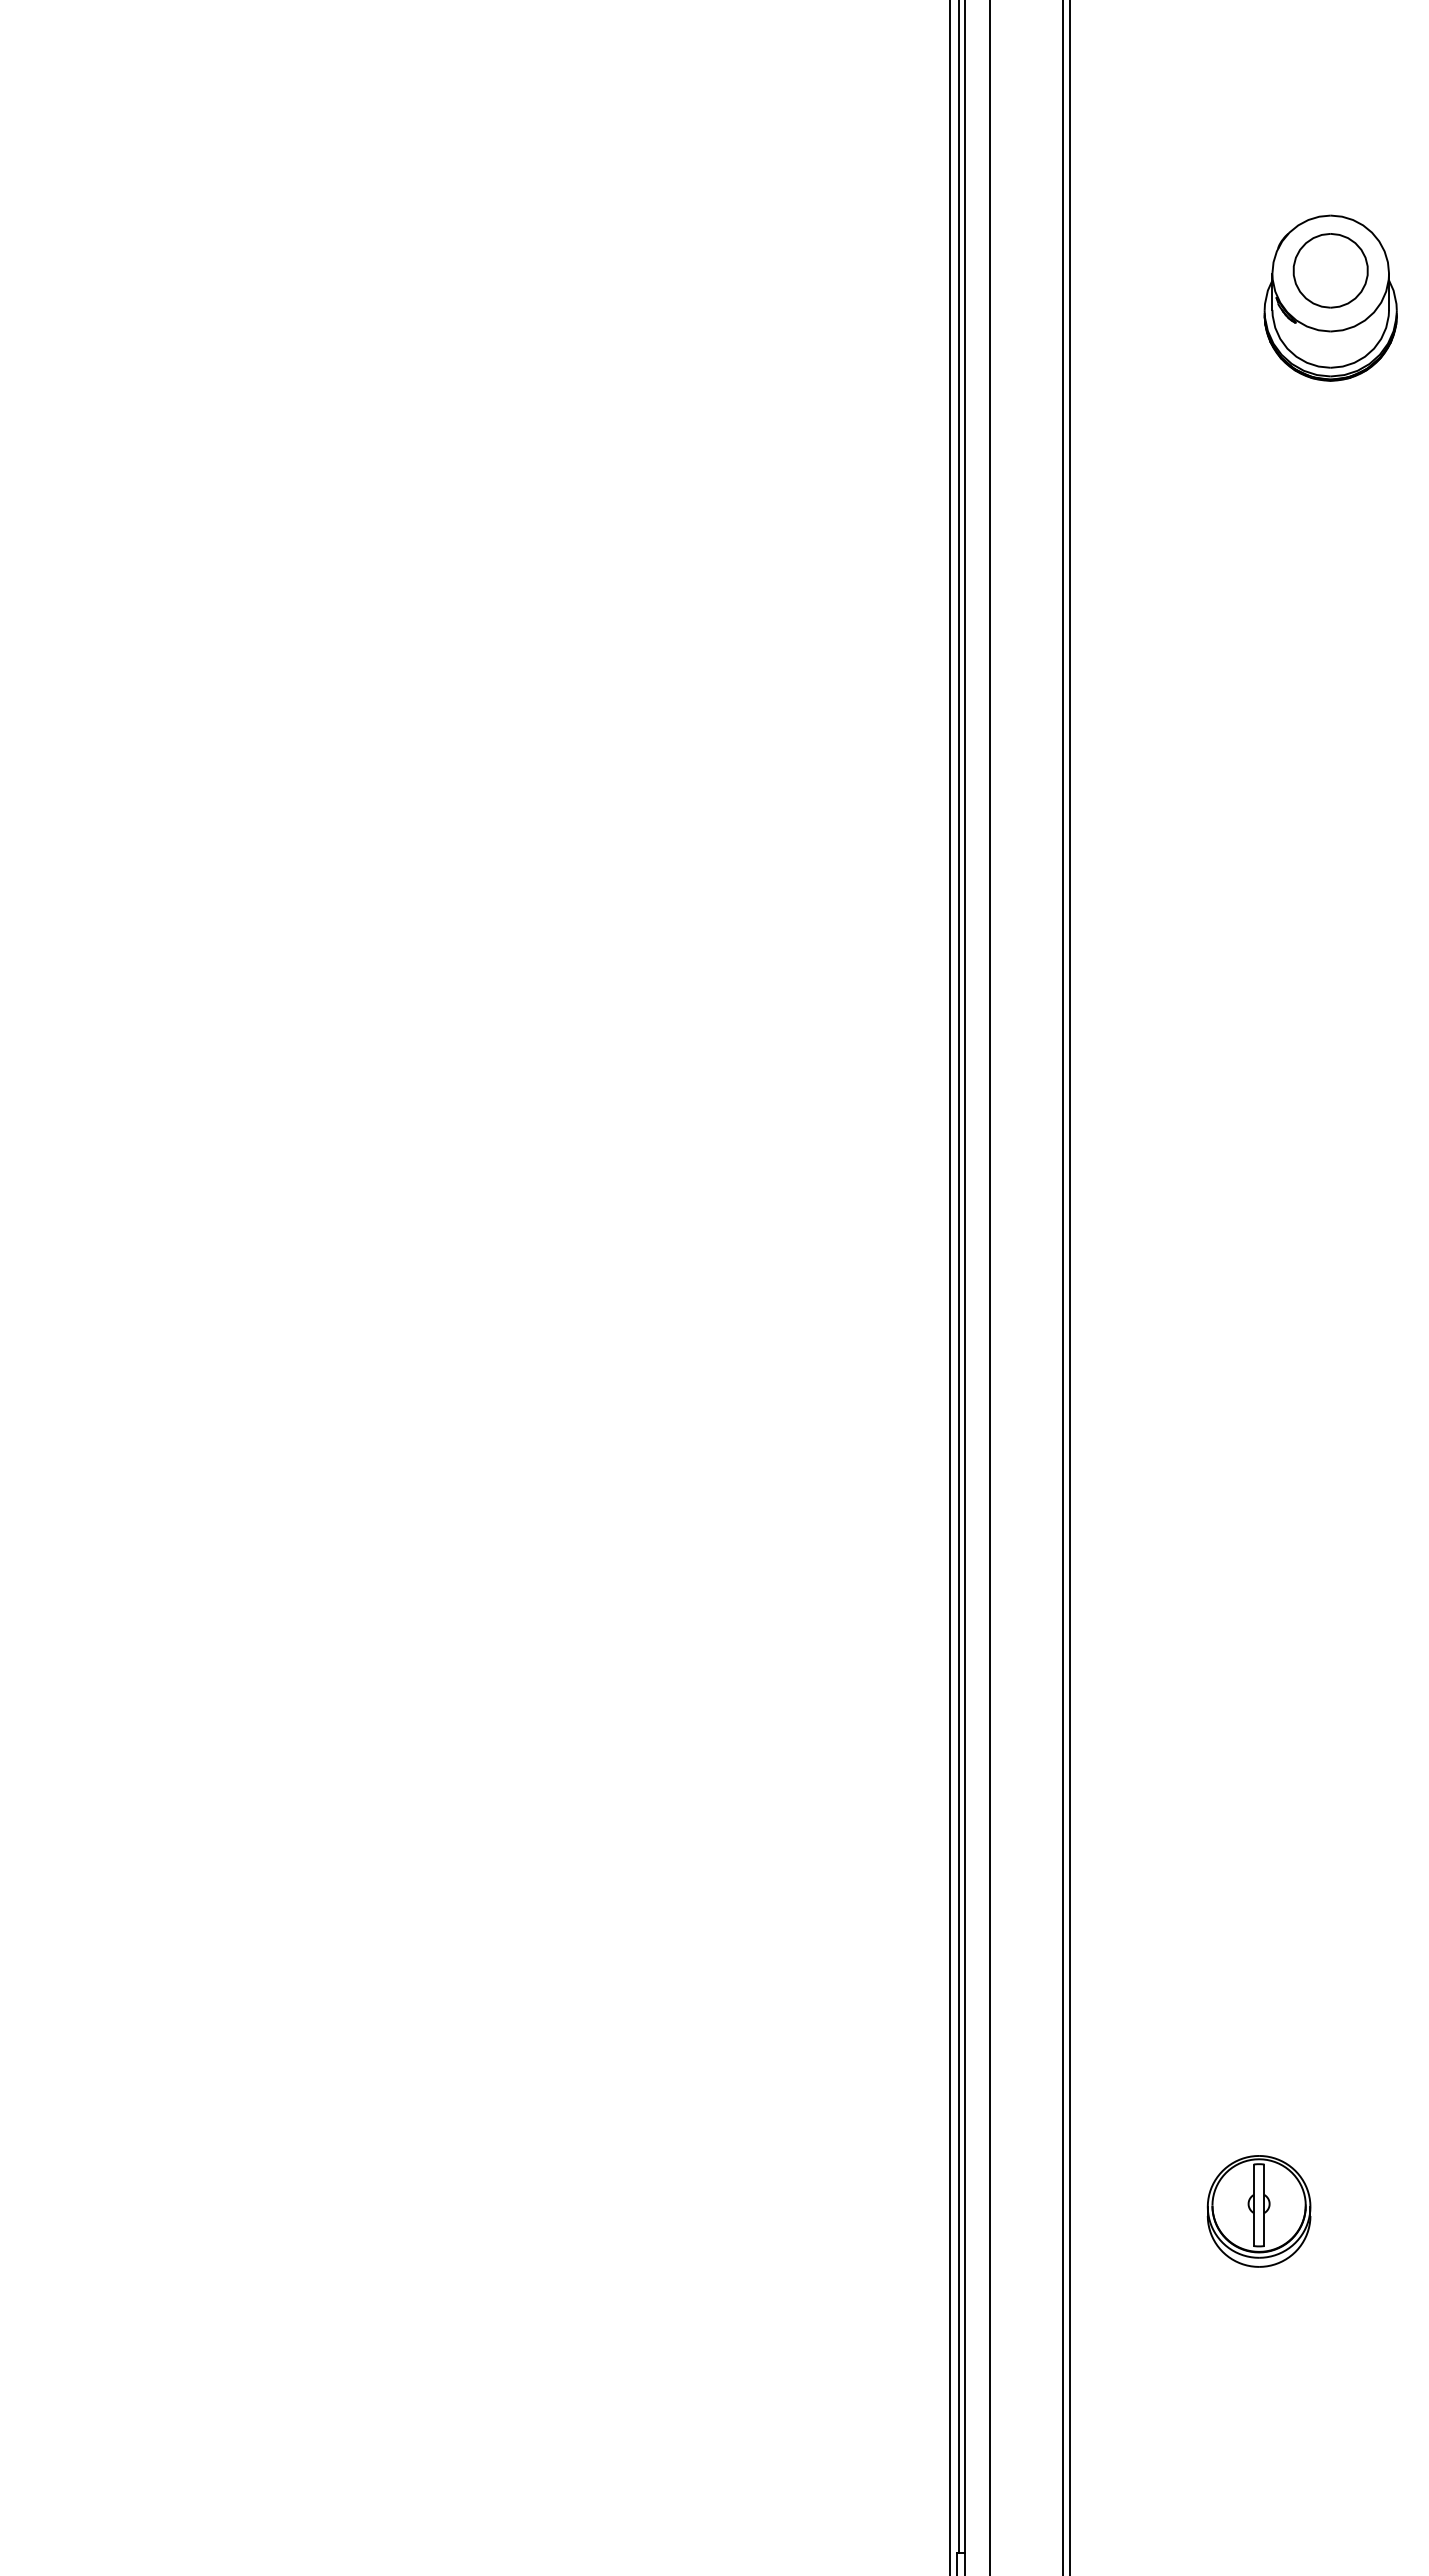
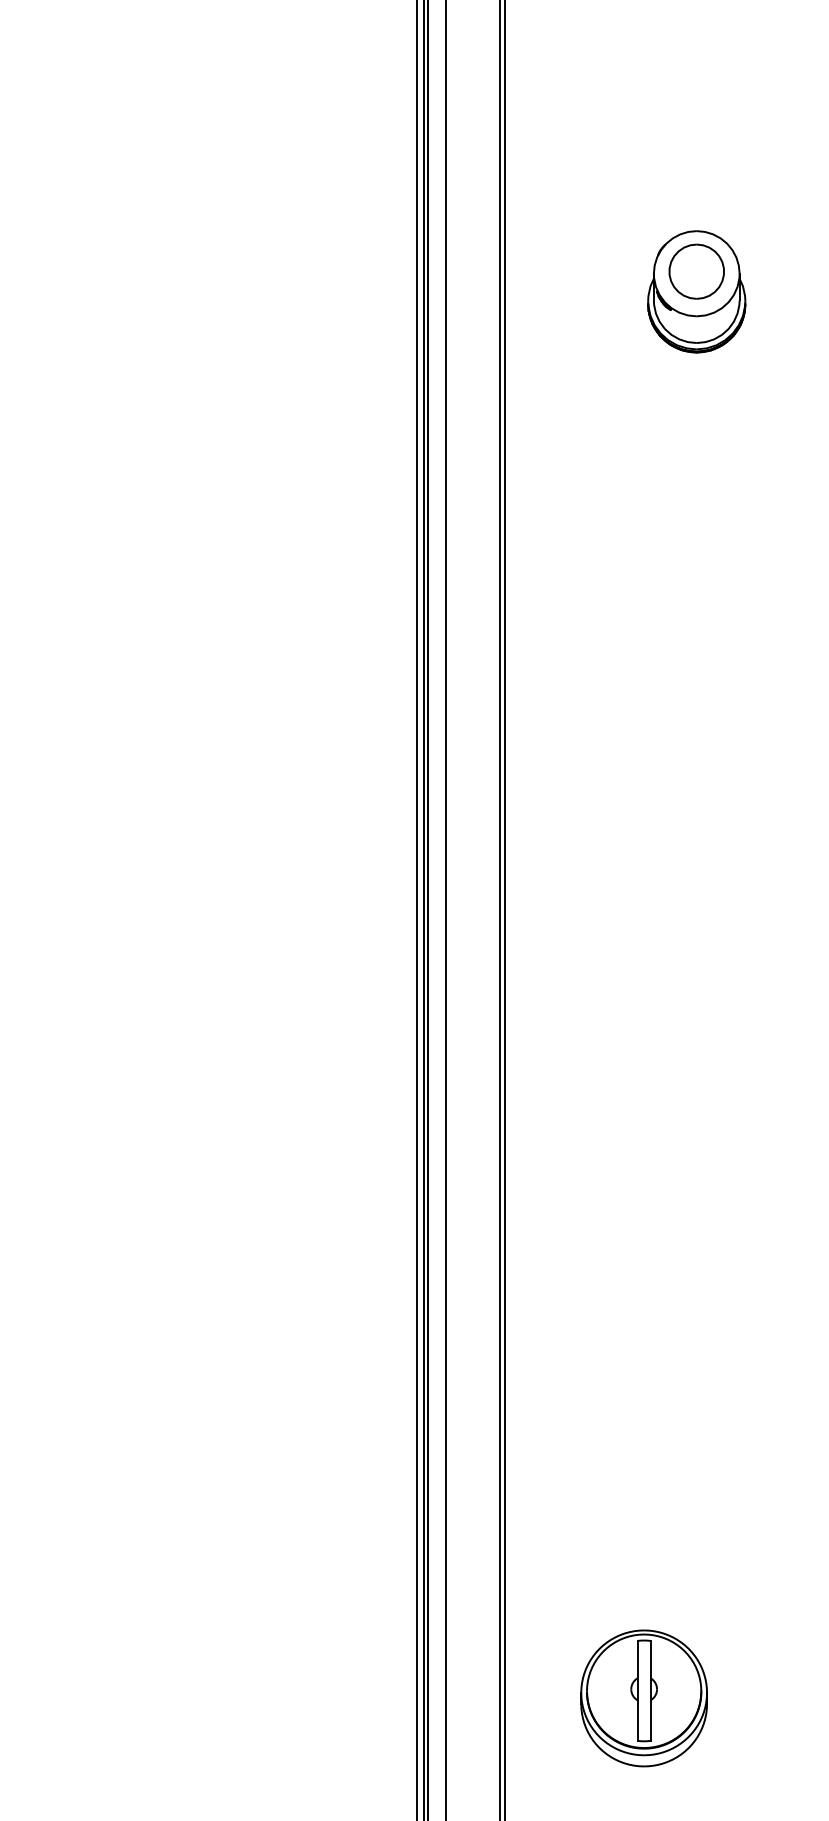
part: (1258, 2211) -> (643, 1698), size x1.67

